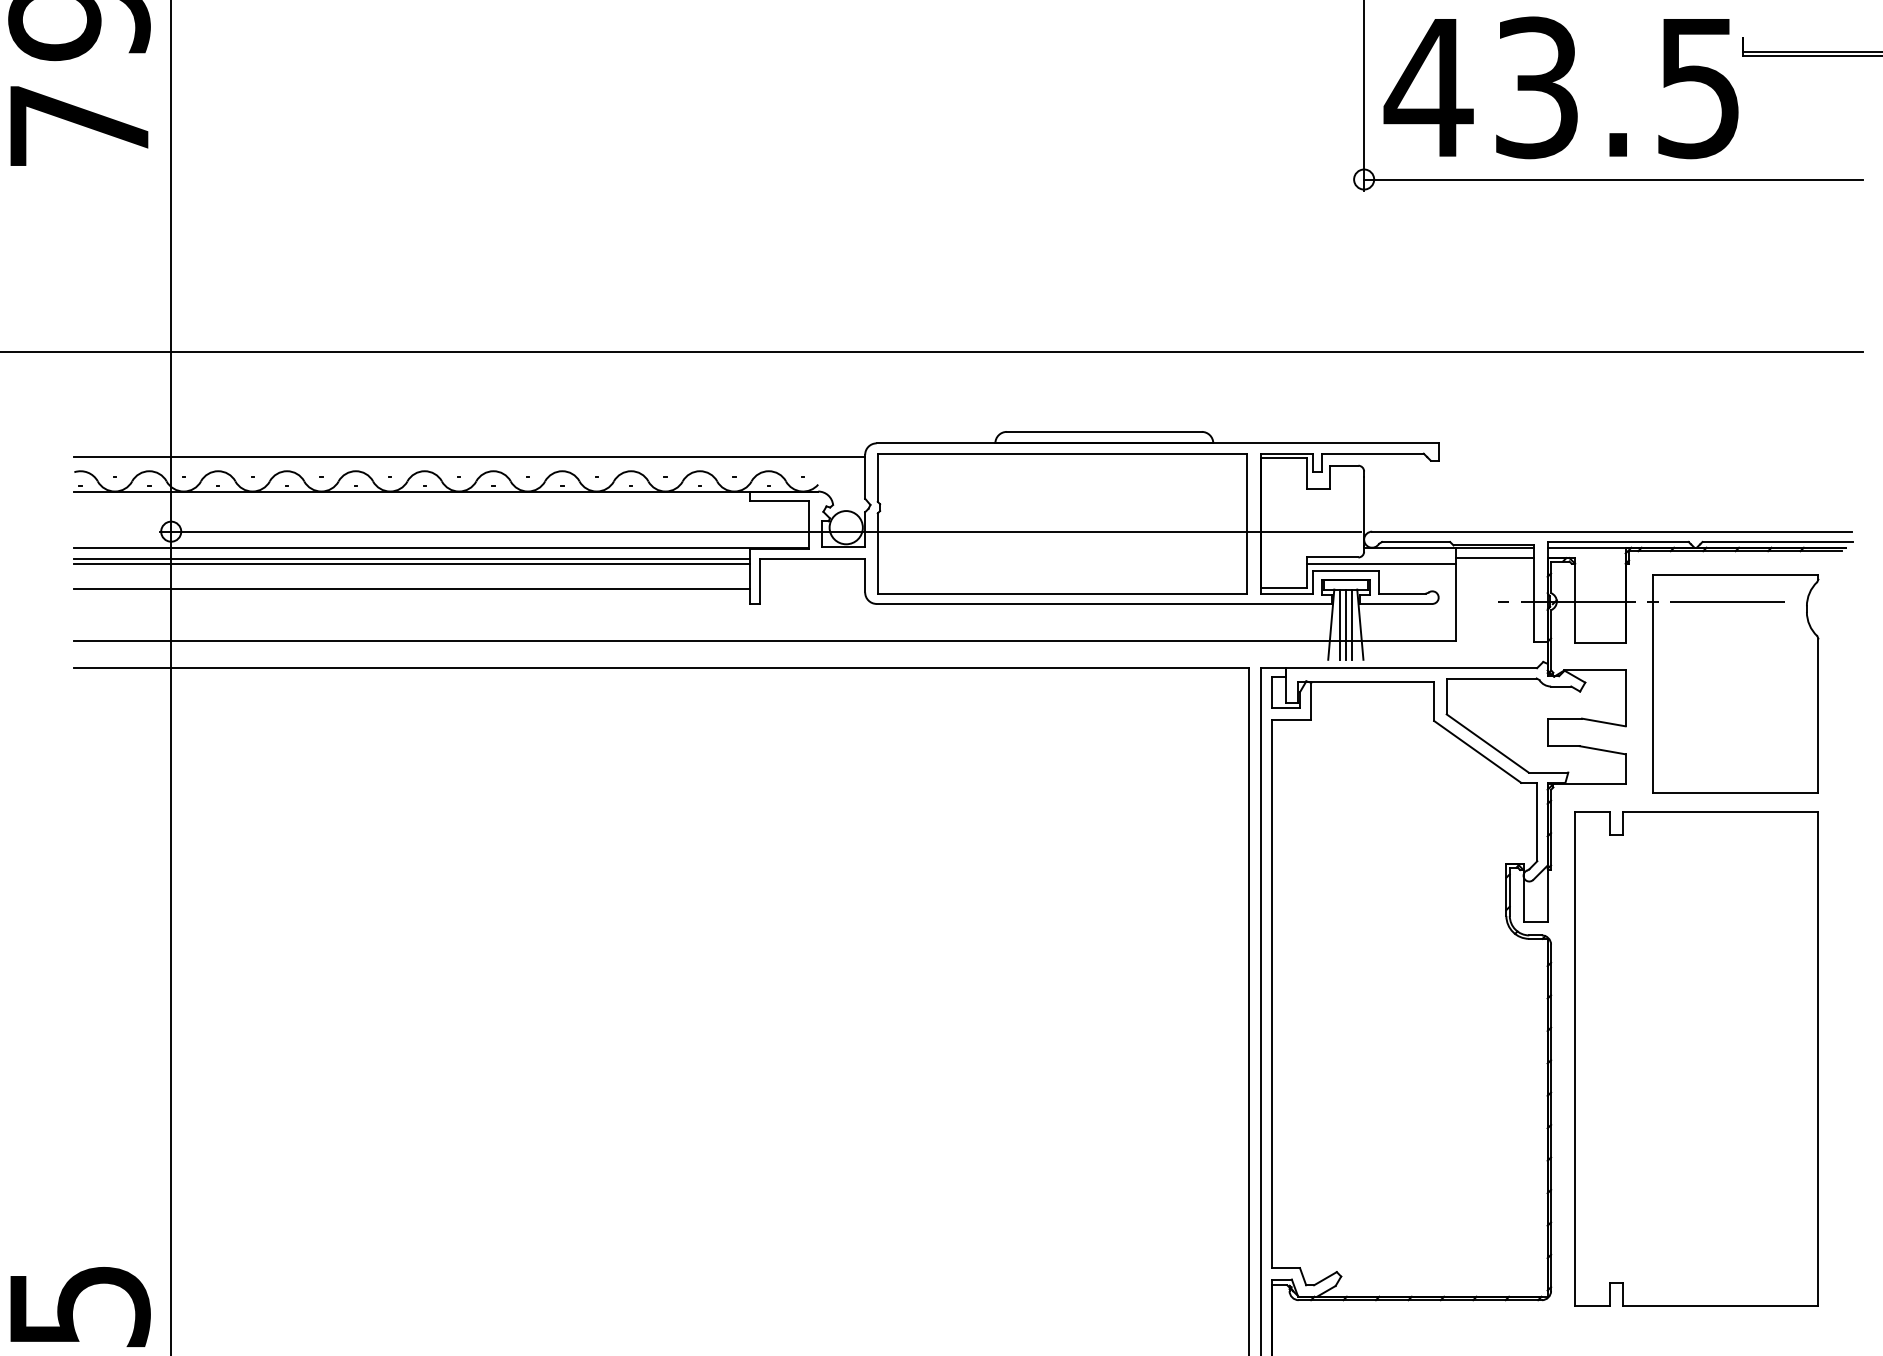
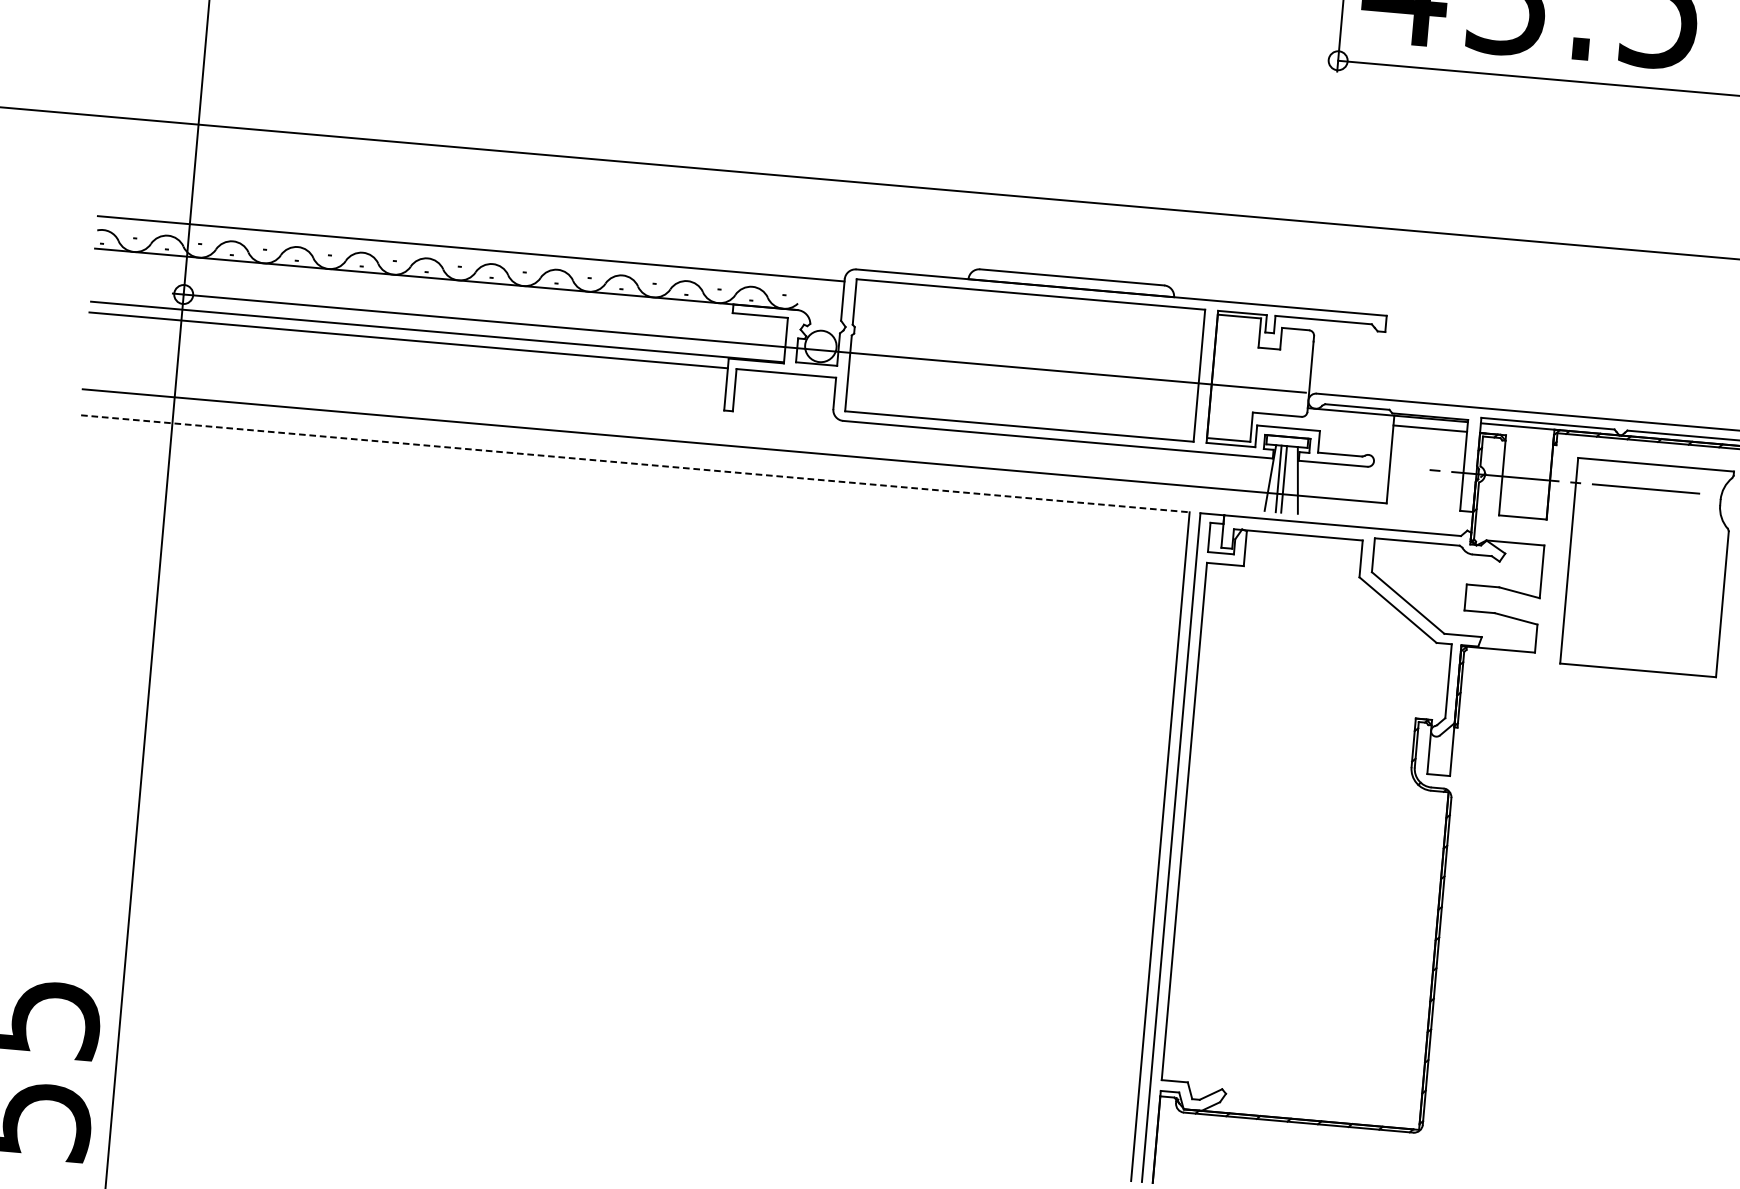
line: (411, 563) -> (407, 344), removed
line: (1380, 563) -> (1321, 424), removed
line: (411, 589) -> (405, 368), removed
line: (1351, 624) -> (1289, 479), removed
line: (661, 668) -> (634, 464), solid -> dashed
part: (1696, 1058) -> (1579, 917), removed

